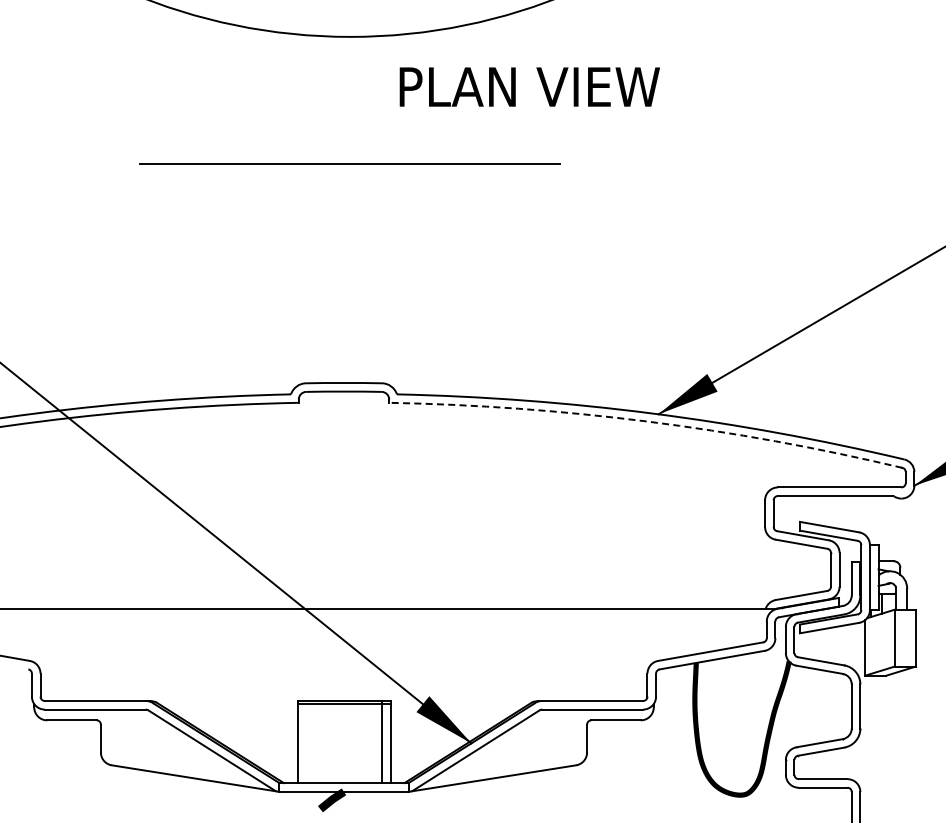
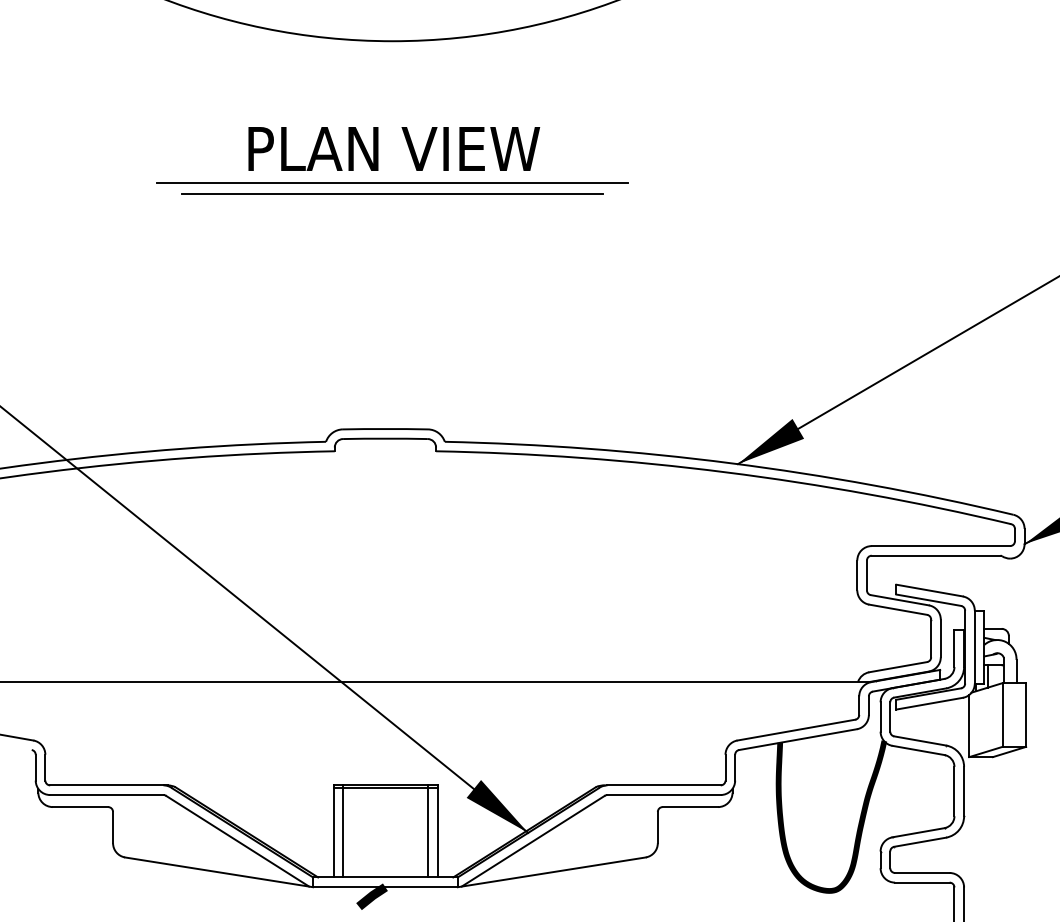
text: (529, 86) -> (393, 148), moved
line: (349, 173) -> (391, 194), added
arc: (647, 421) -> (725, 472), dashed -> solid
line: (306, 741) -> (343, 830), added

